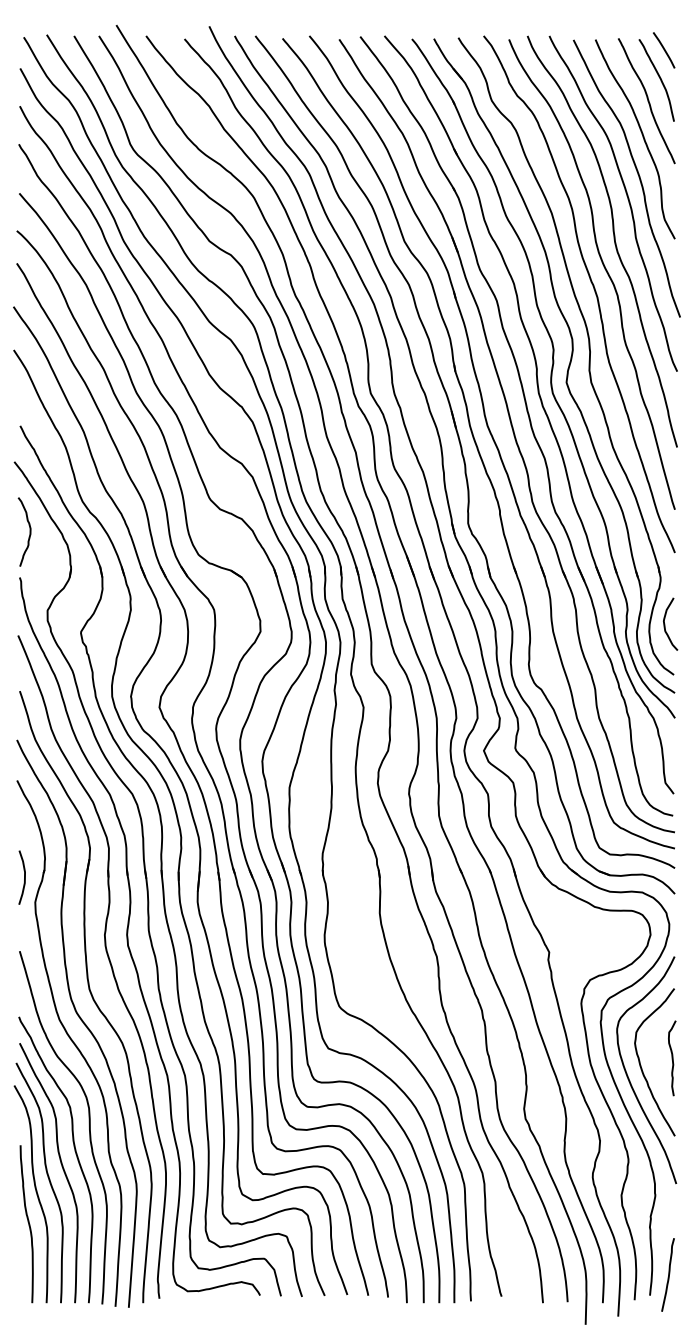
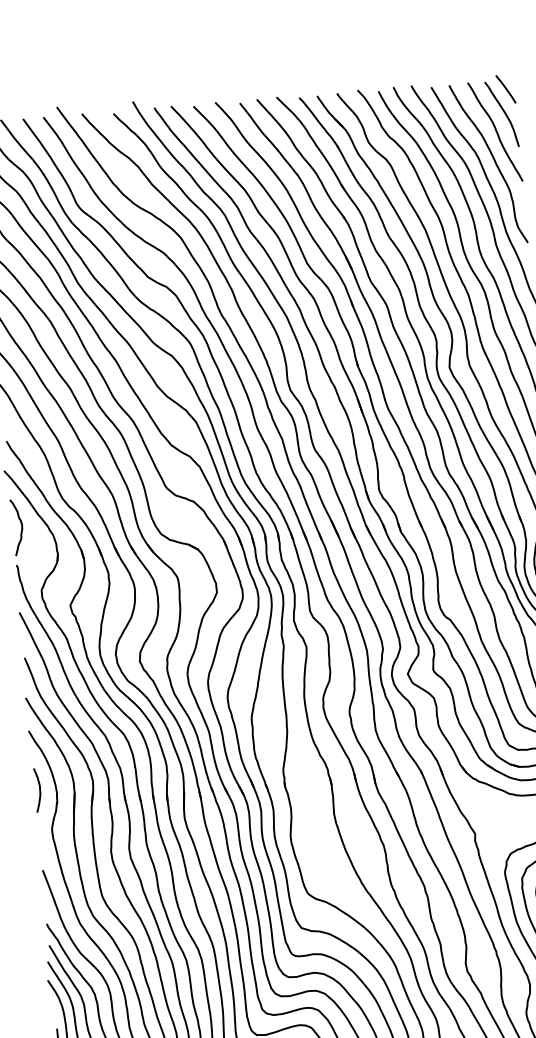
curve: (24, 877) -> (39, 790), moved

